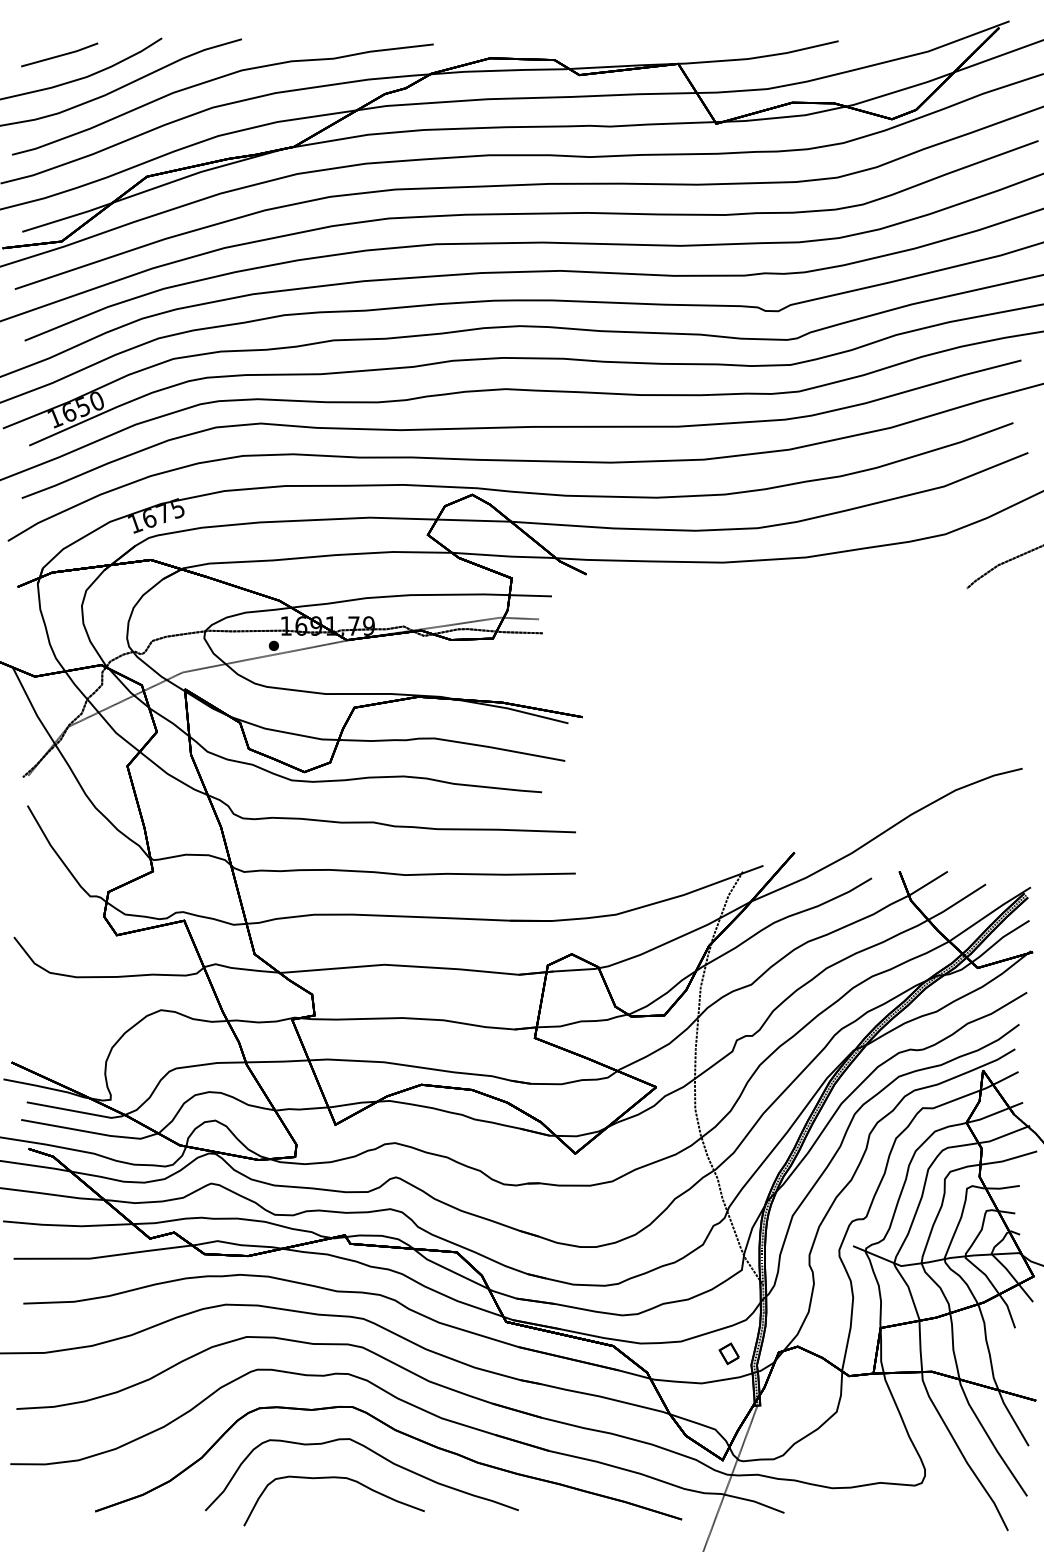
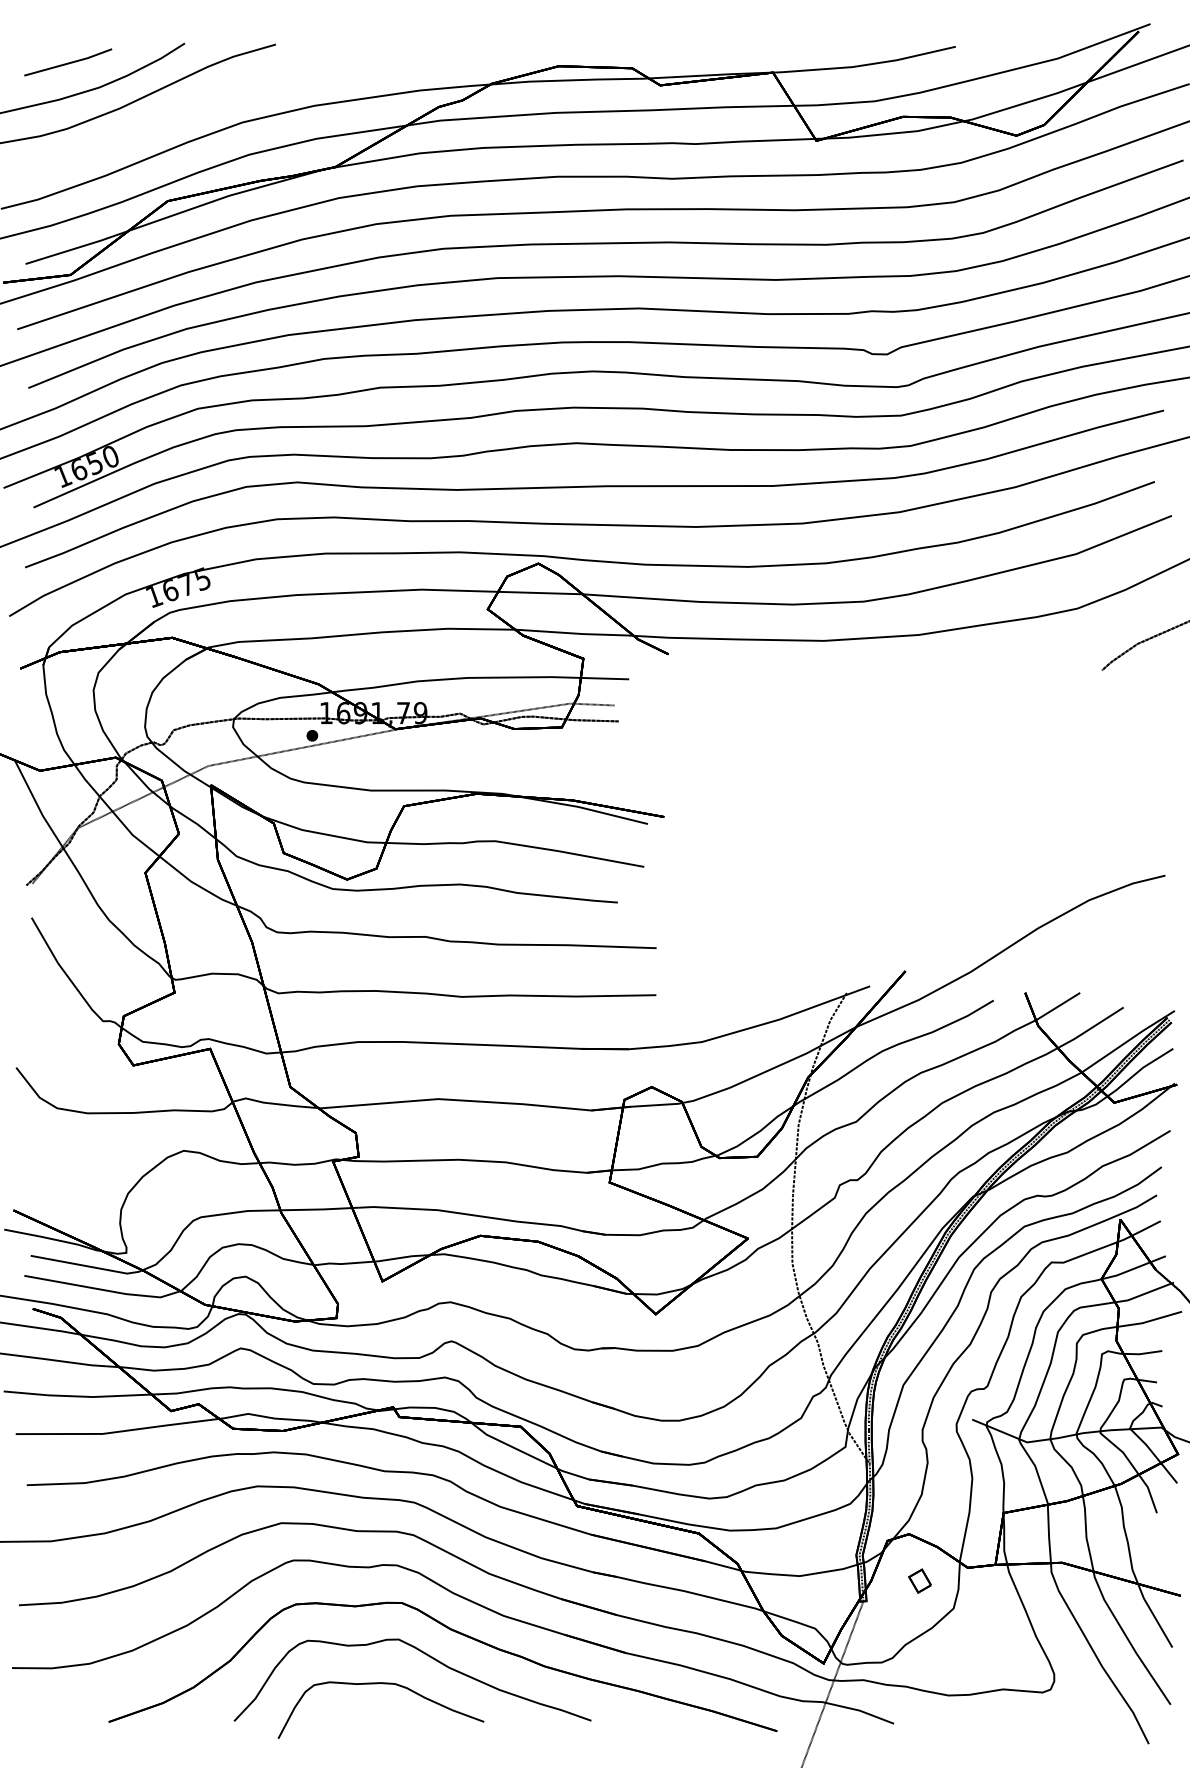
part: (217, 79) -> (248, 90), removed
part: (728, 1353) -> (919, 1580), moved

